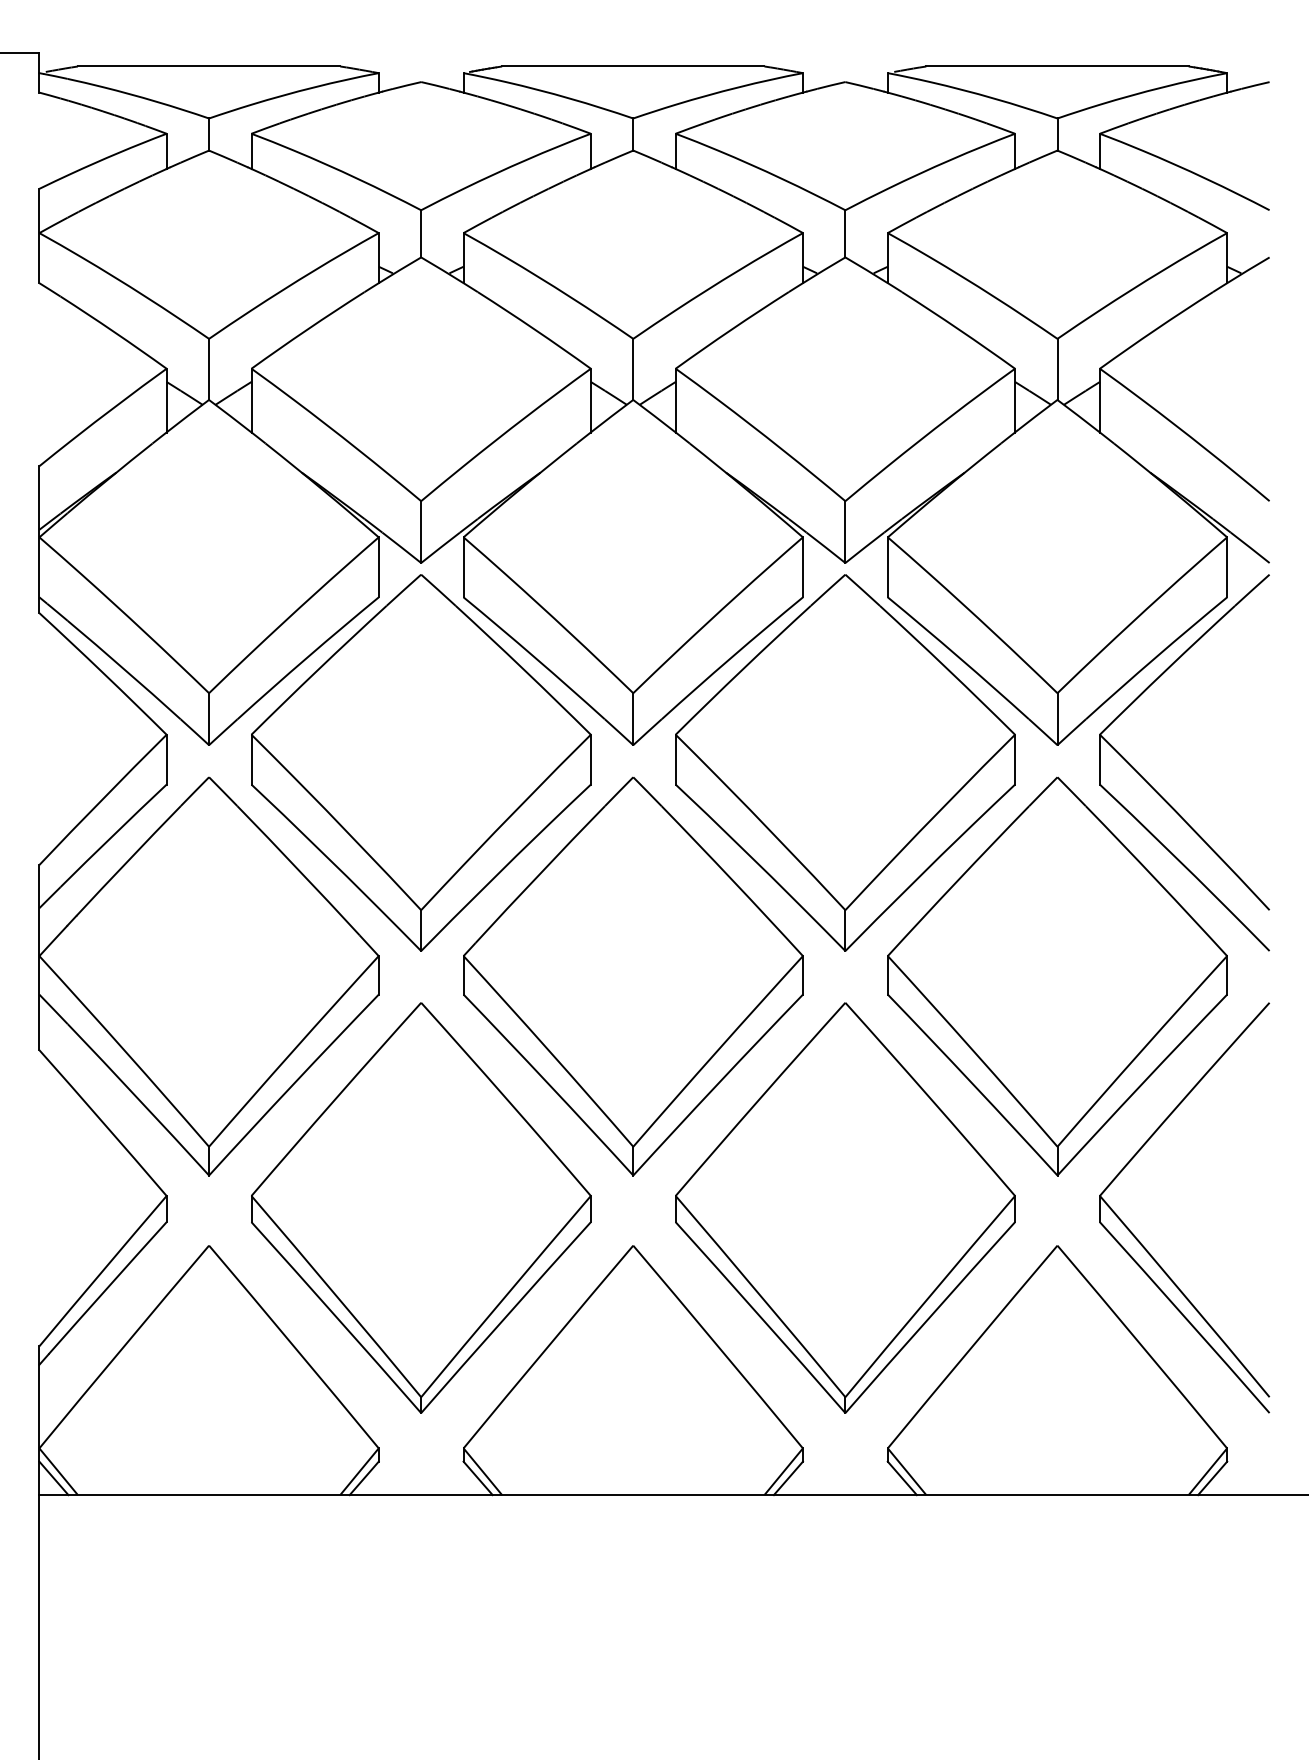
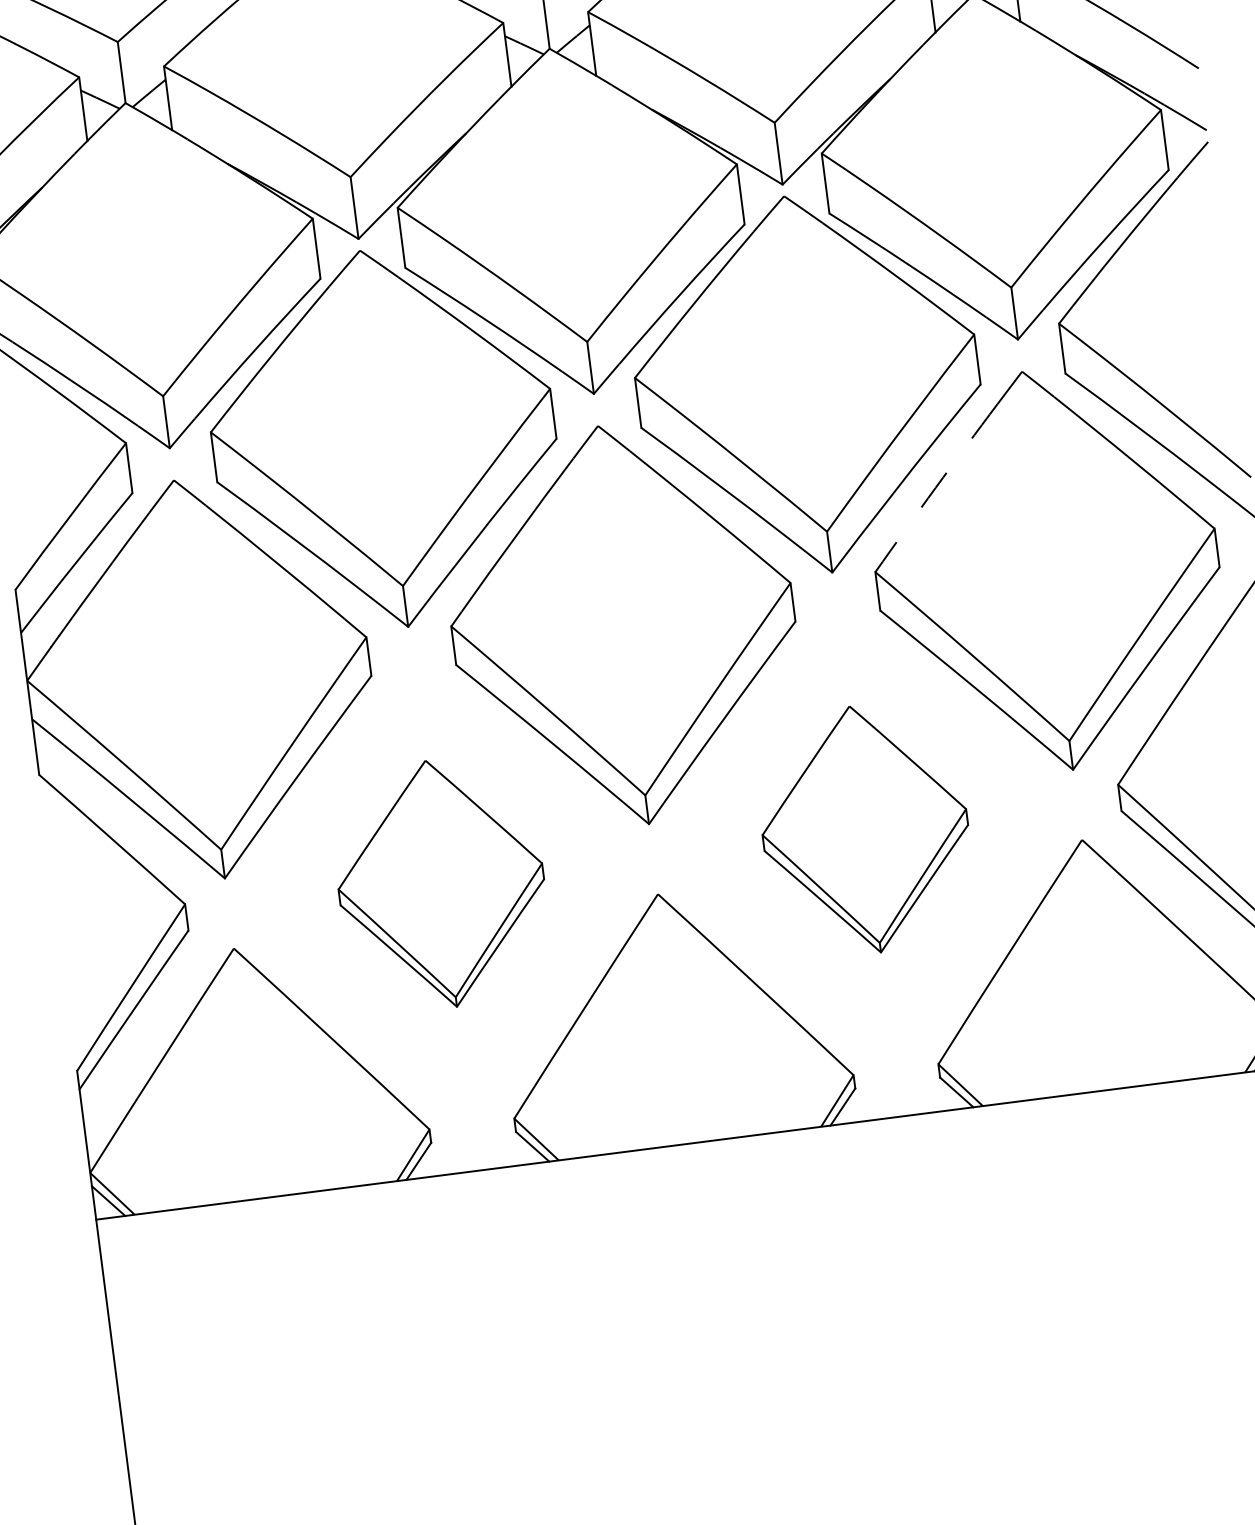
arc: (957, 880) -> (935, 487), solid -> dashed
part: (421, 1207) -> (441, 883), size x0.6
part: (845, 1207) -> (865, 828), size x0.6

